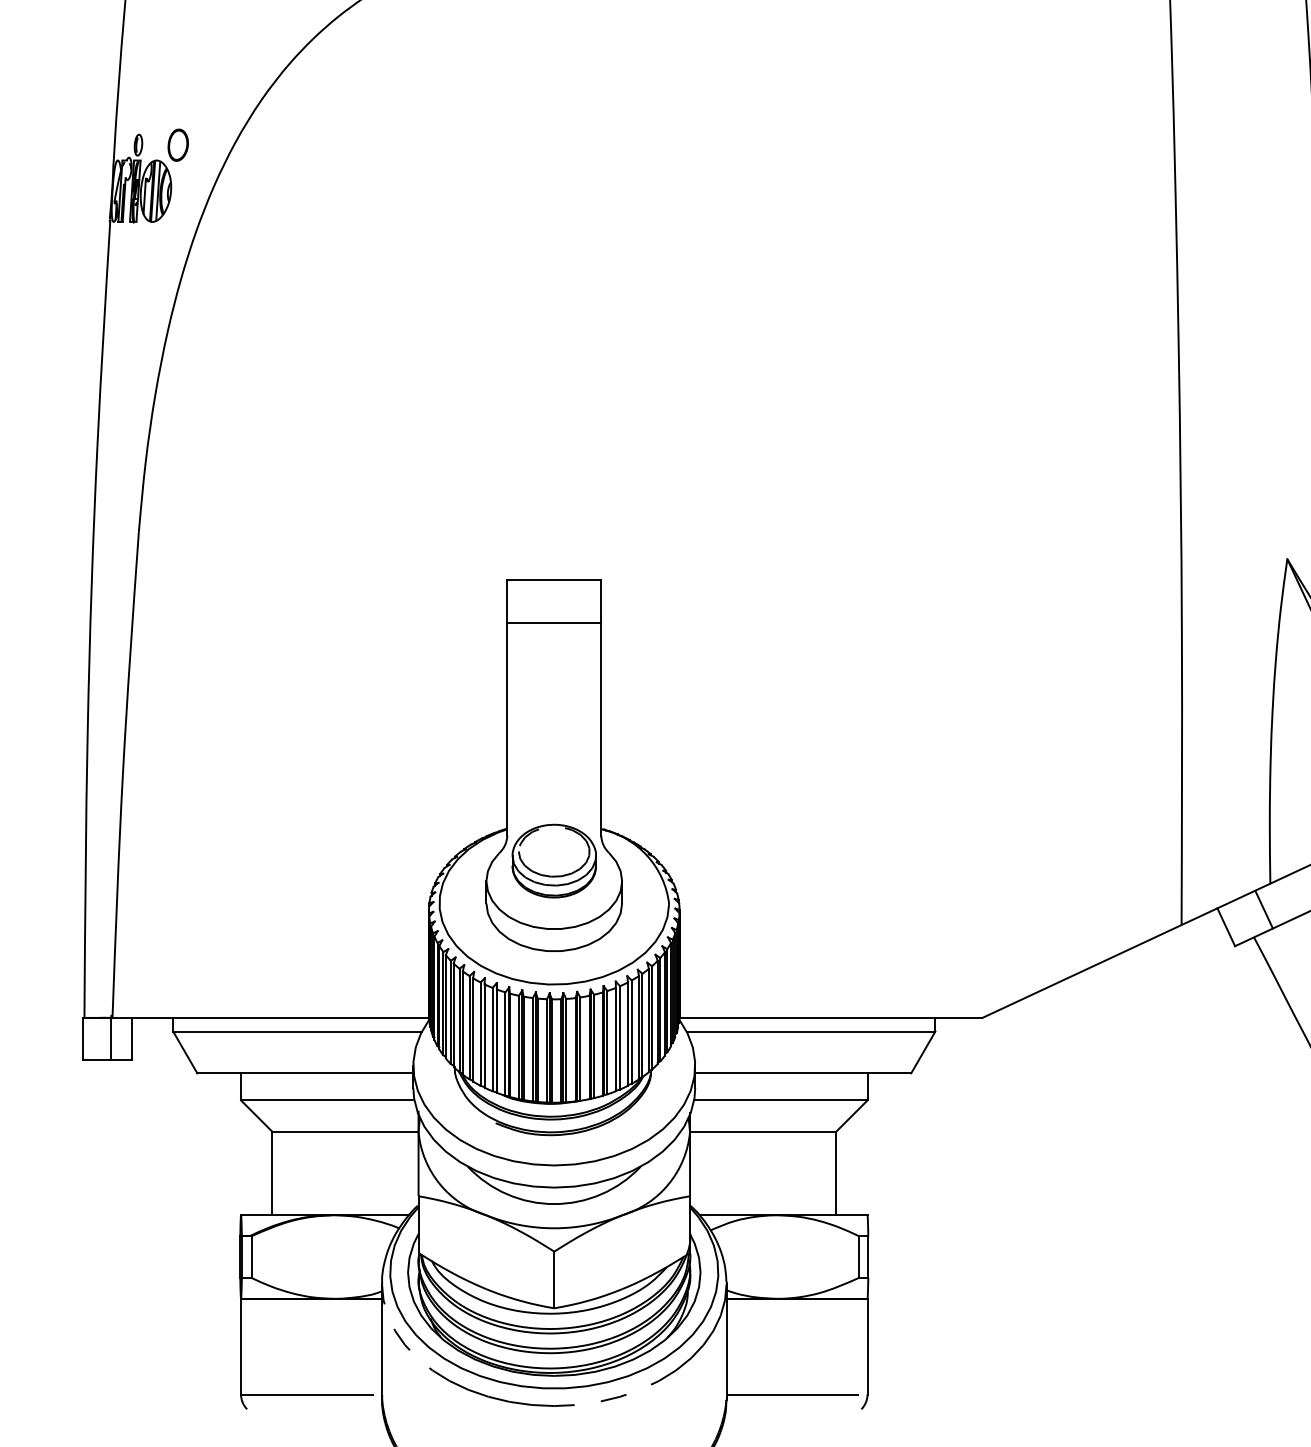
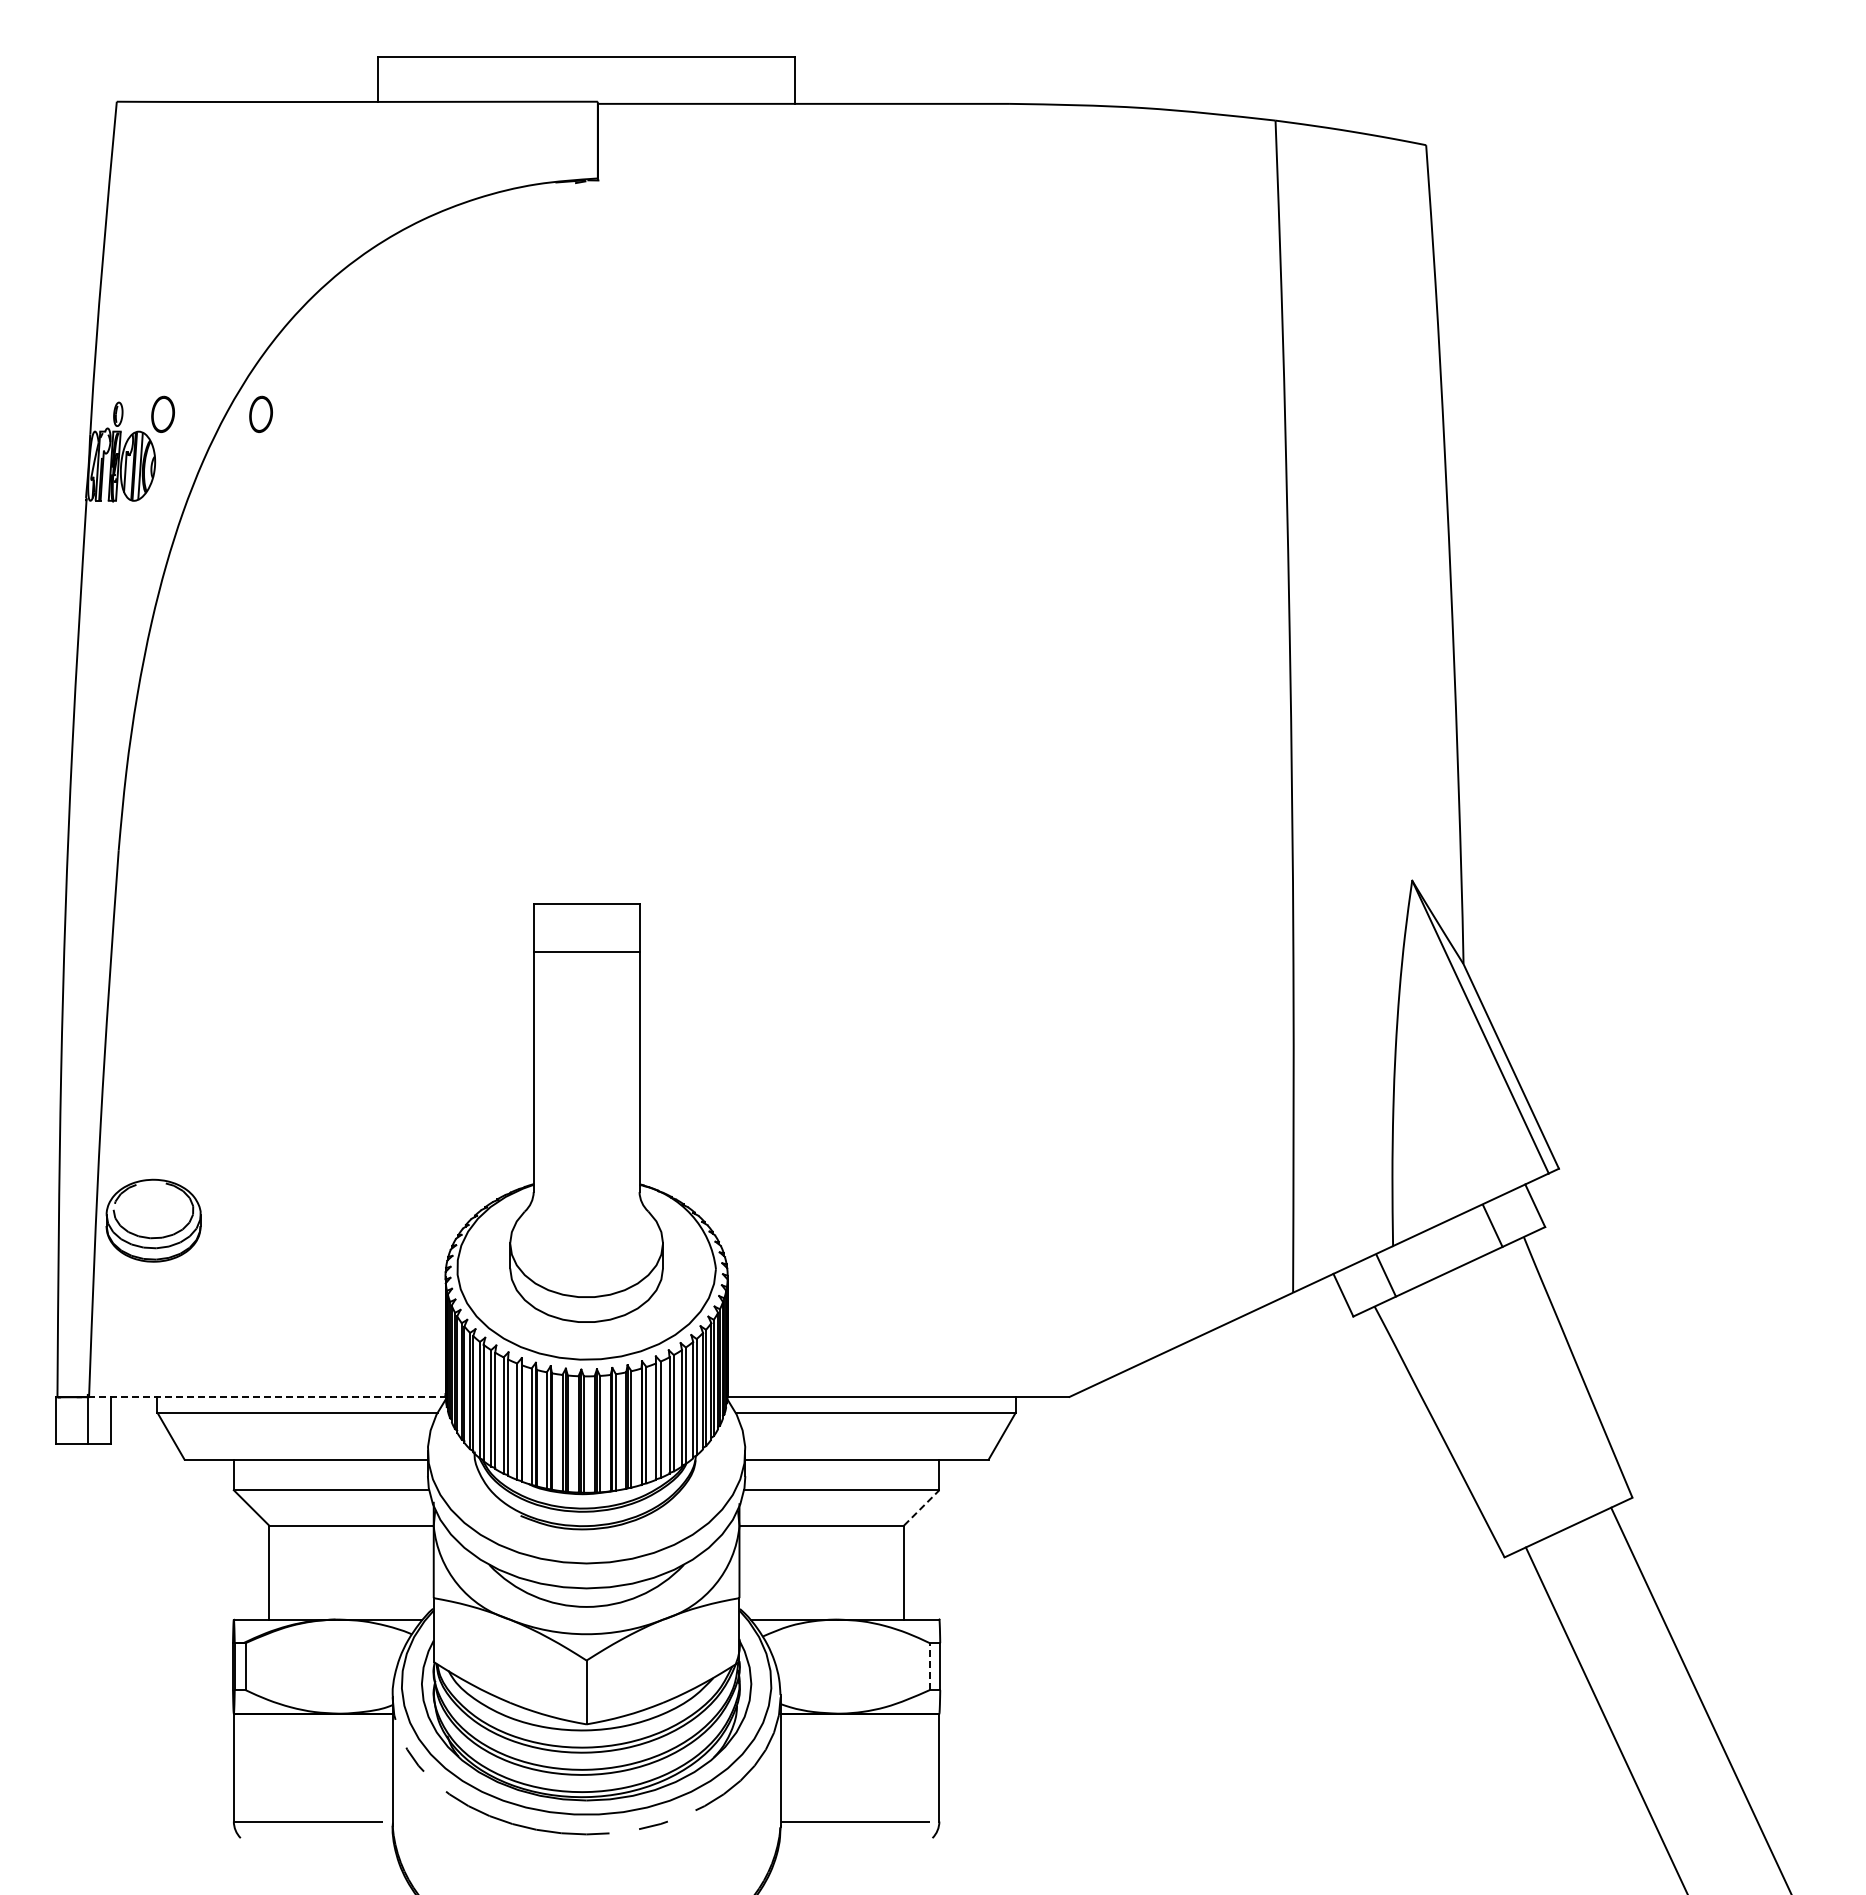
part: (264, 144) -> (260, 413), added
part: (554, 860) -> (153, 1220), moved
line: (270, 1018) -> (267, 1397), solid -> dashed
line: (851, 1115) -> (921, 1507), solid -> dashed
line: (858, 1256) -> (929, 1666), solid -> dashed

